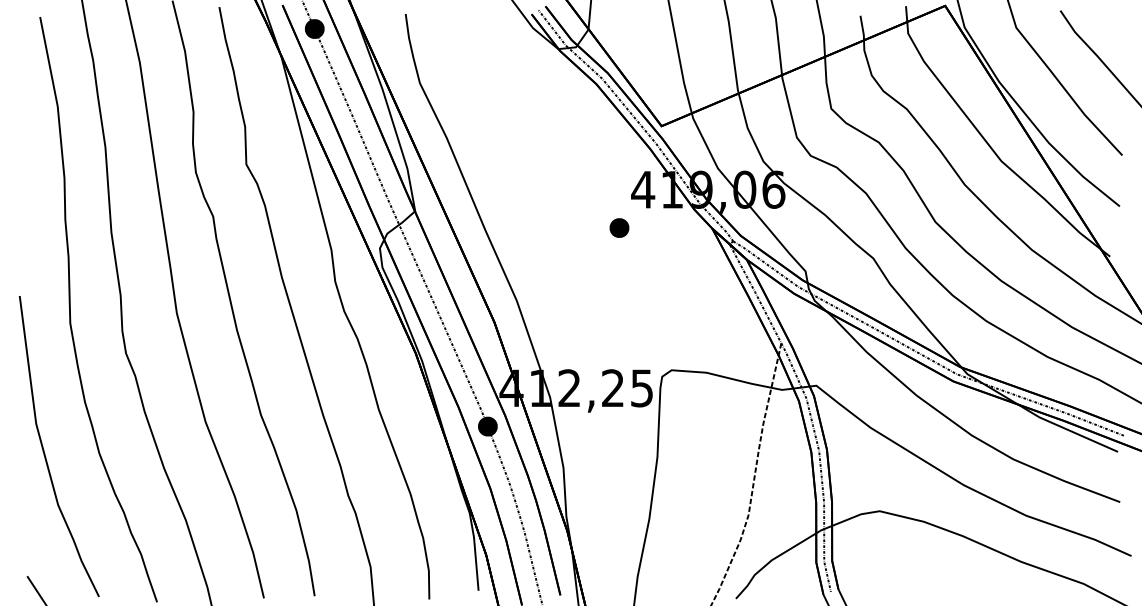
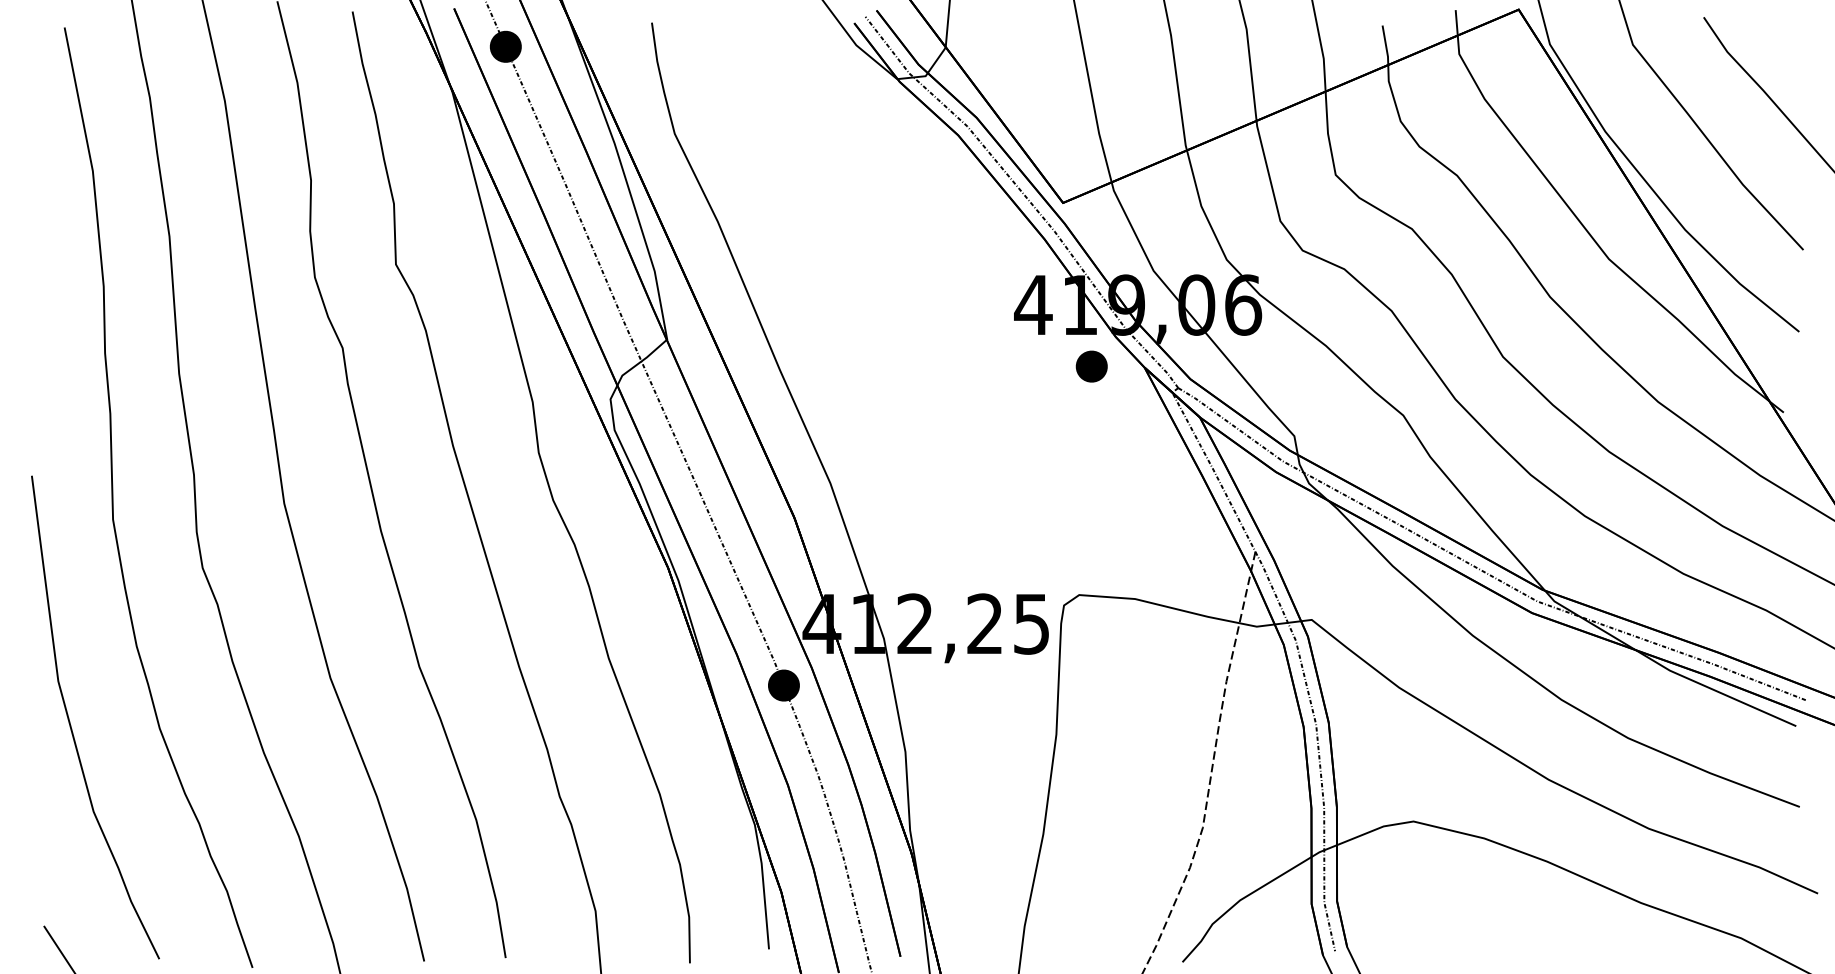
part: (619, 227) -> (1091, 365), moved

